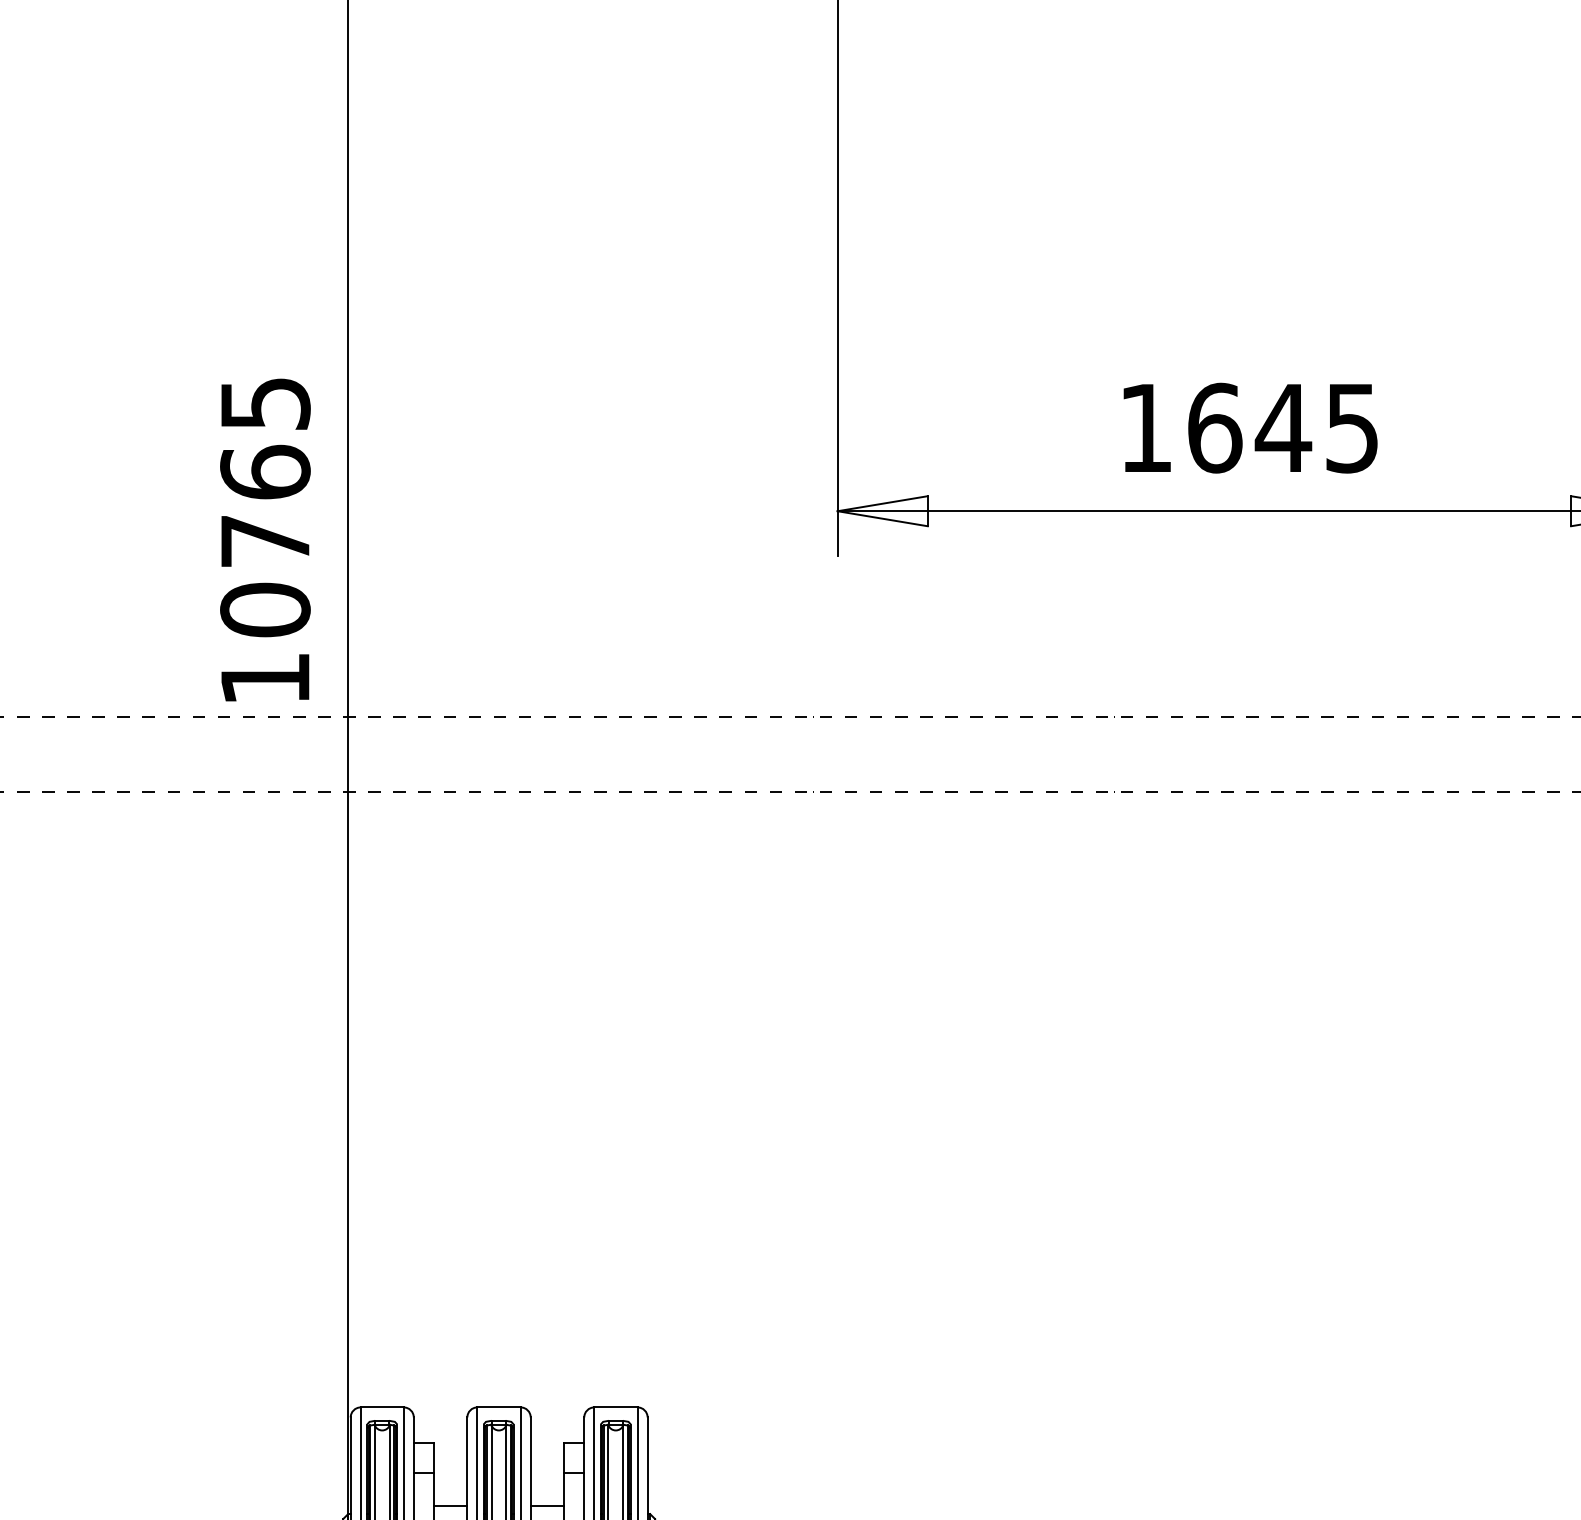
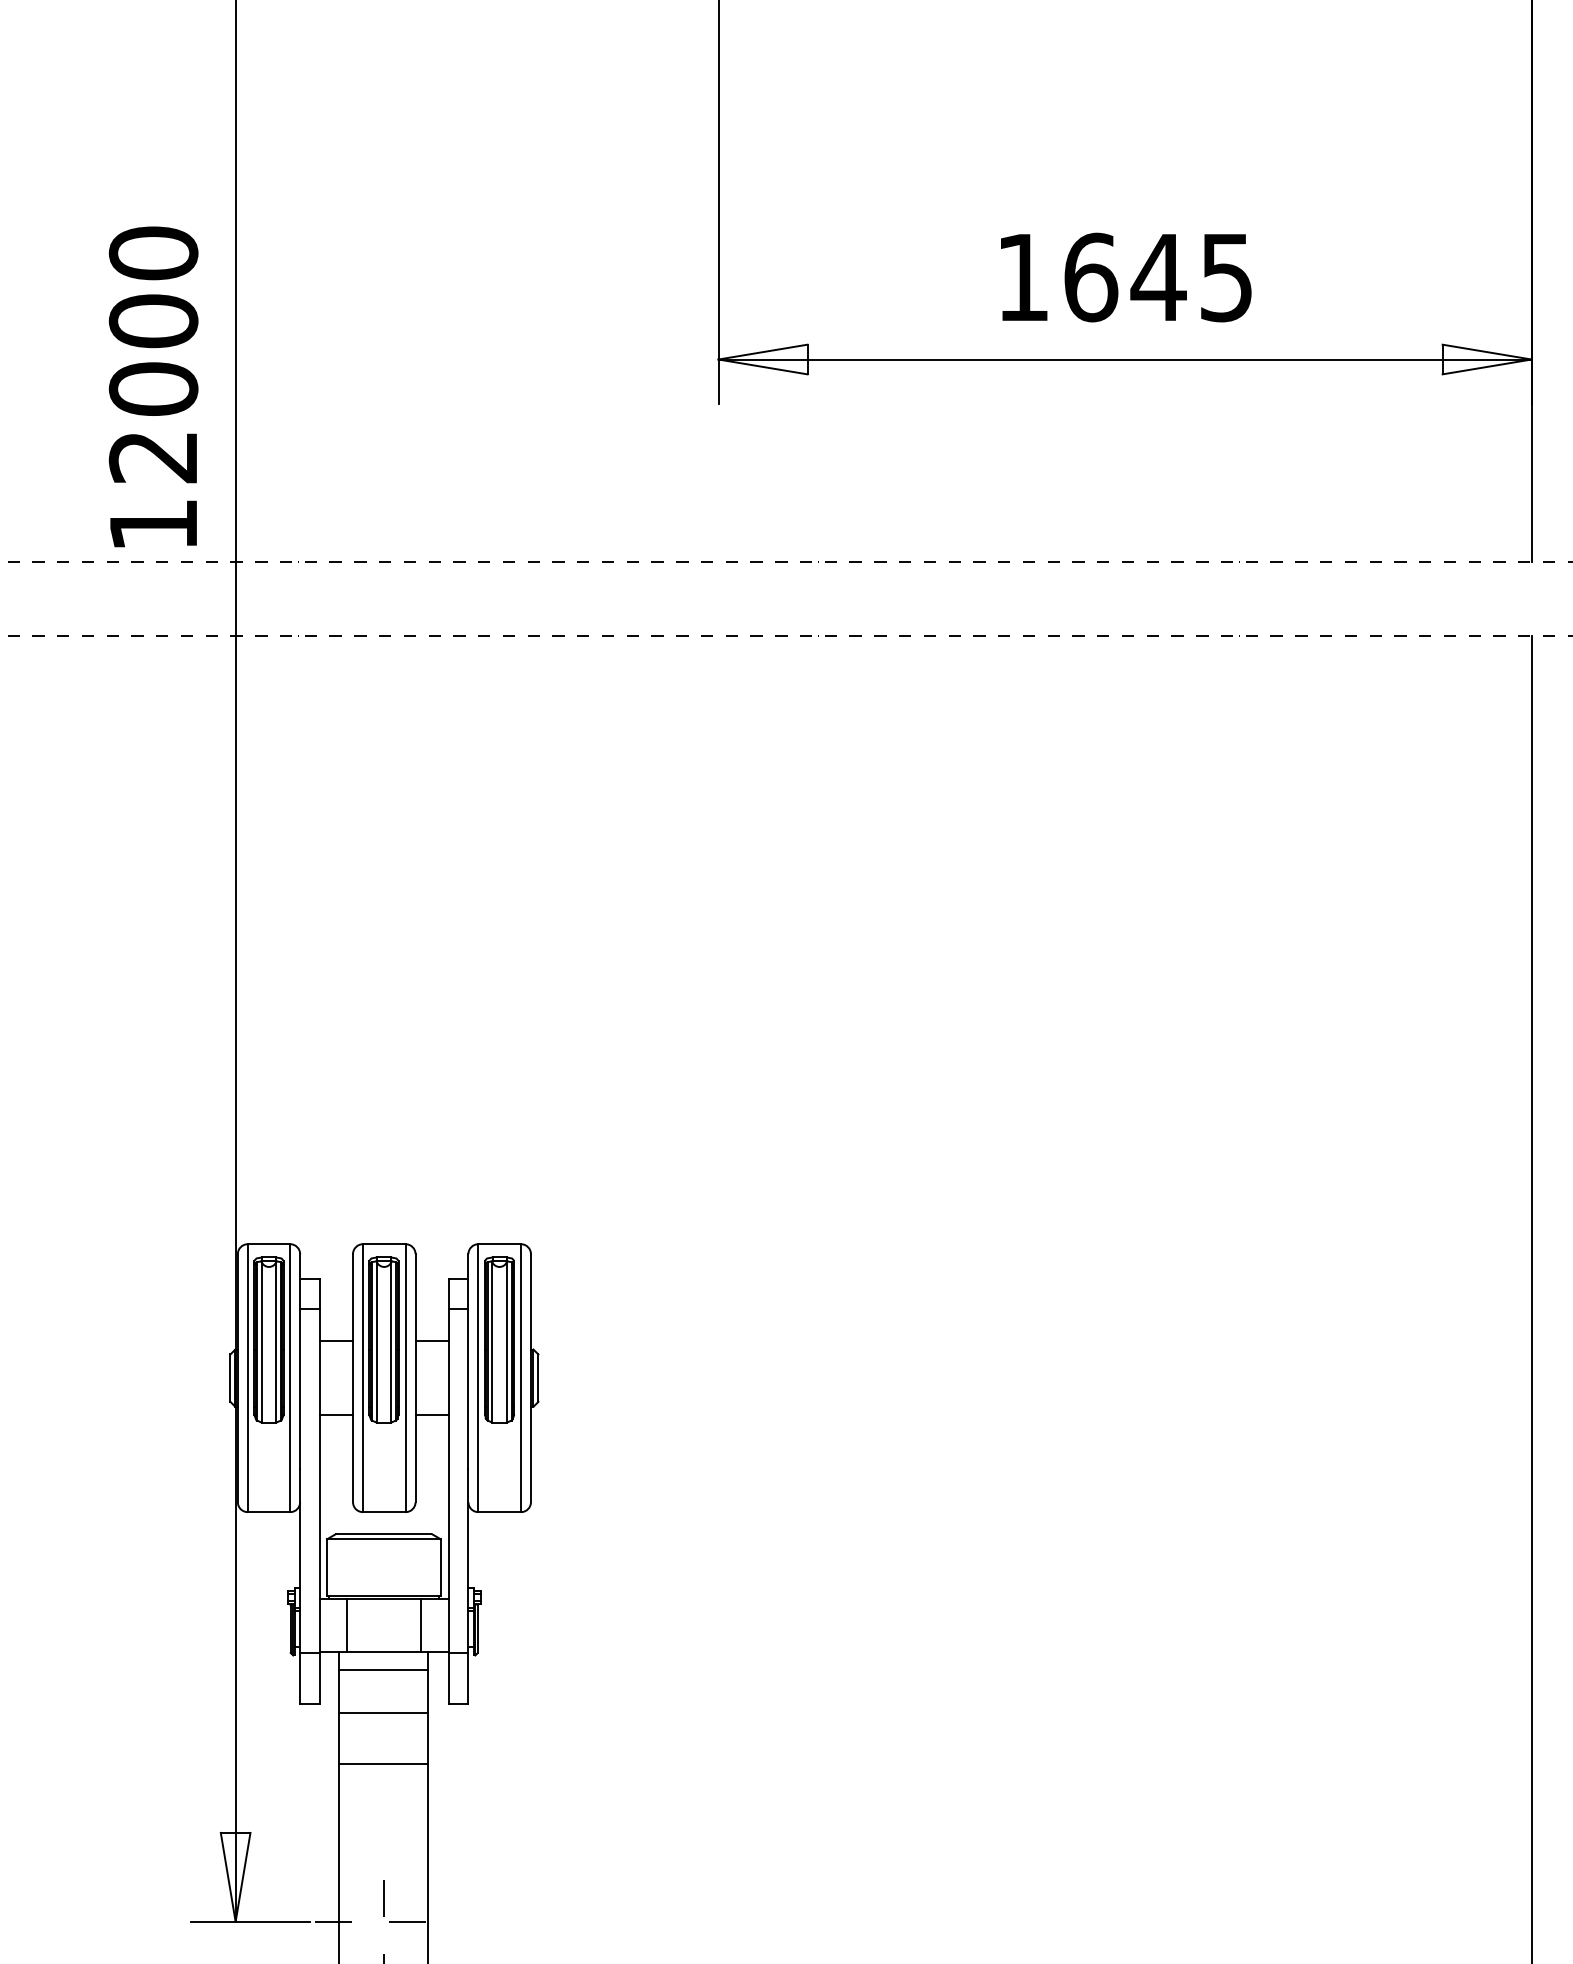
text: (265, 506) -> (153, 354), 10765 -> 12000

